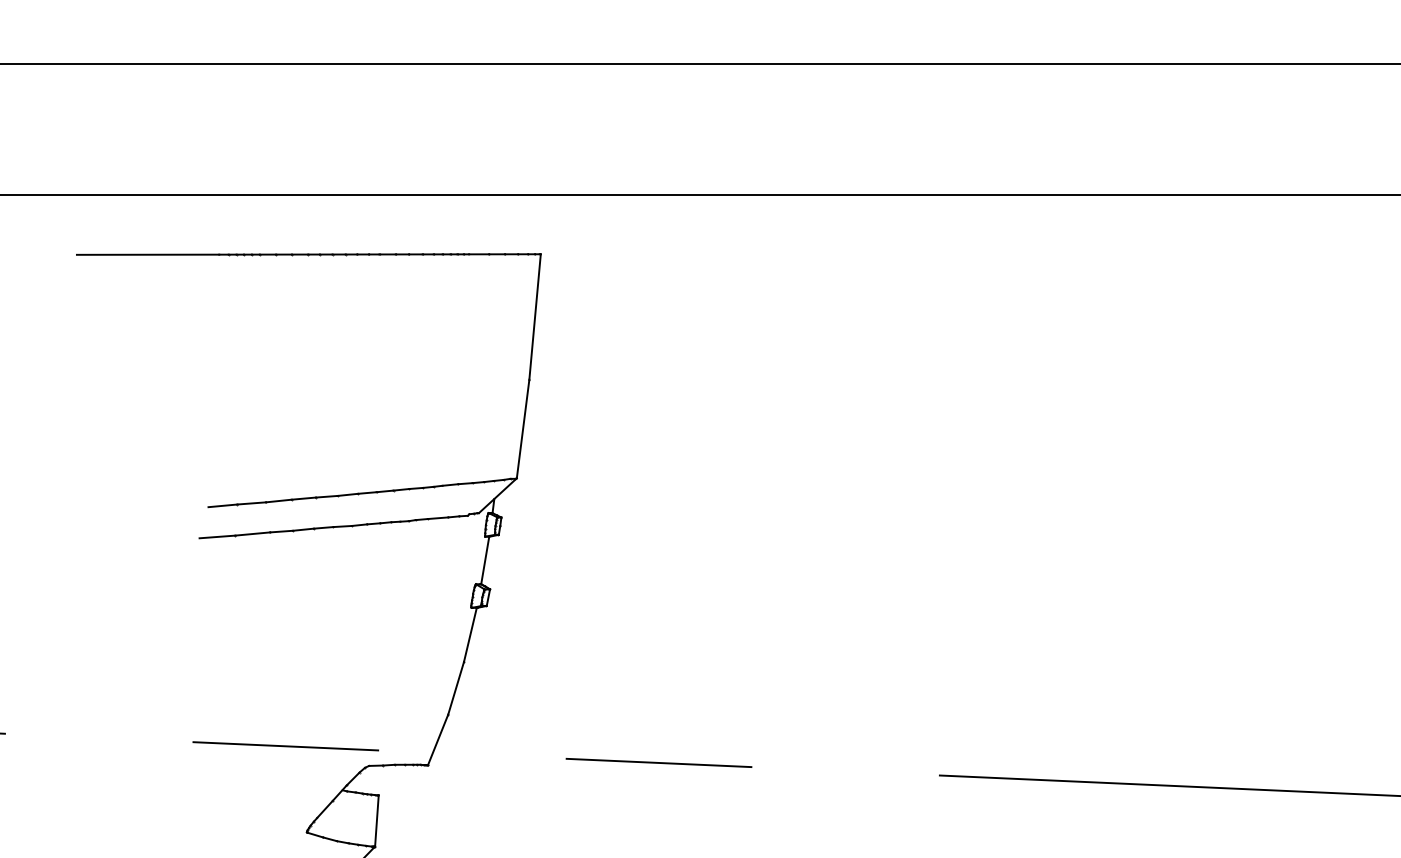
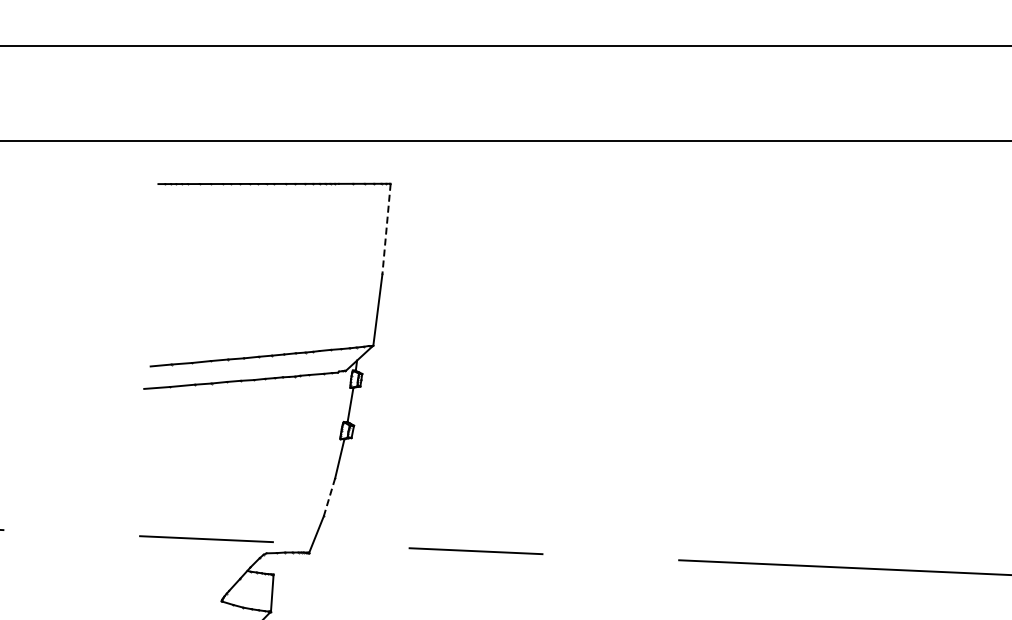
line: (147, 255) -> (106, 184), removed
line: (535, 317) -> (386, 229), solid -> dashed
line: (456, 688) -> (329, 497), solid -> dashed

